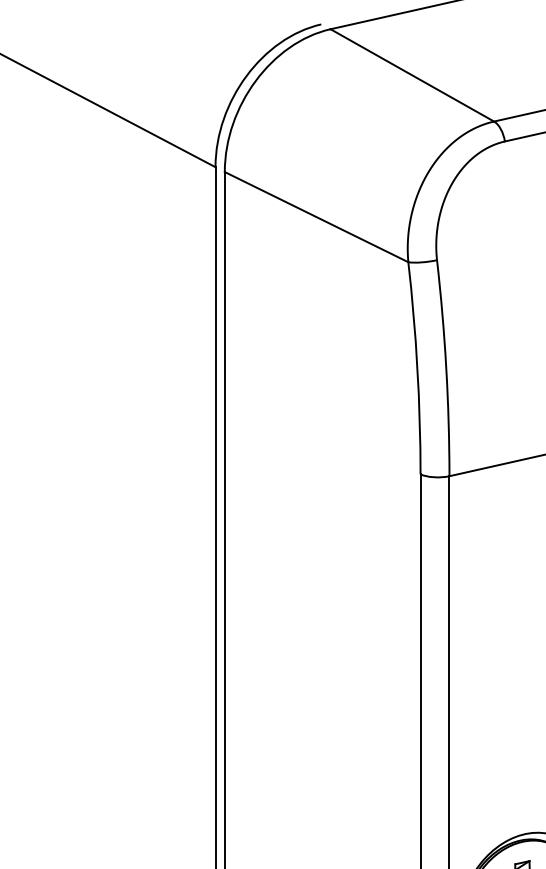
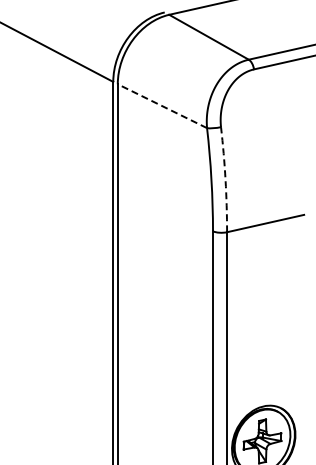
line: (316, 217) -> (162, 106), solid -> dashed
arc: (446, 367) -> (225, 179), solid -> dashed

